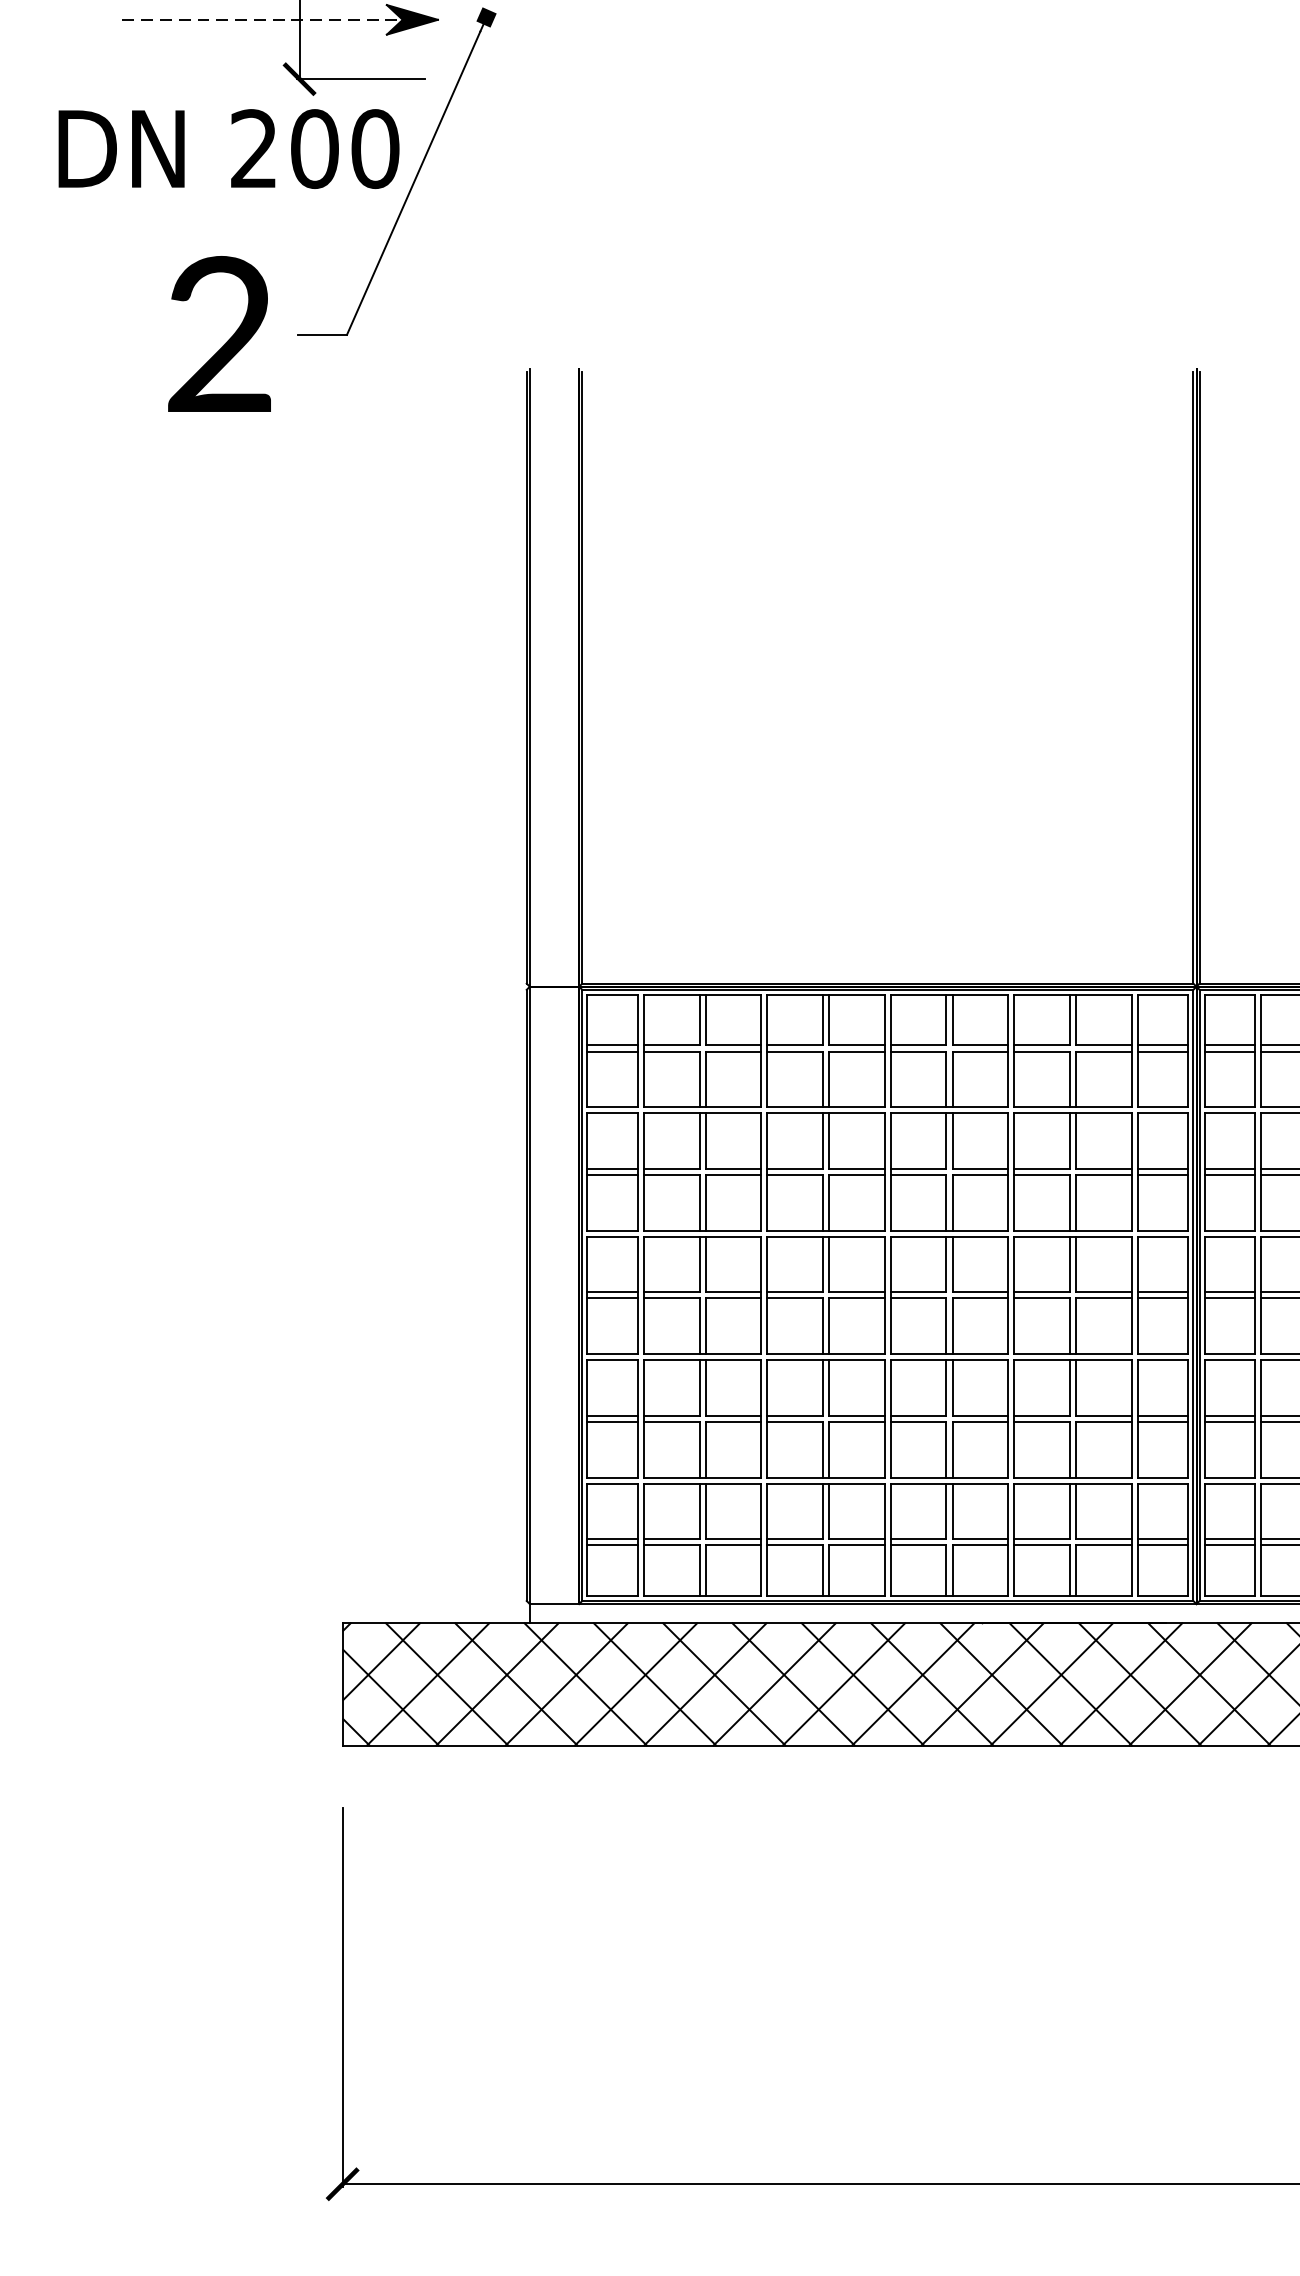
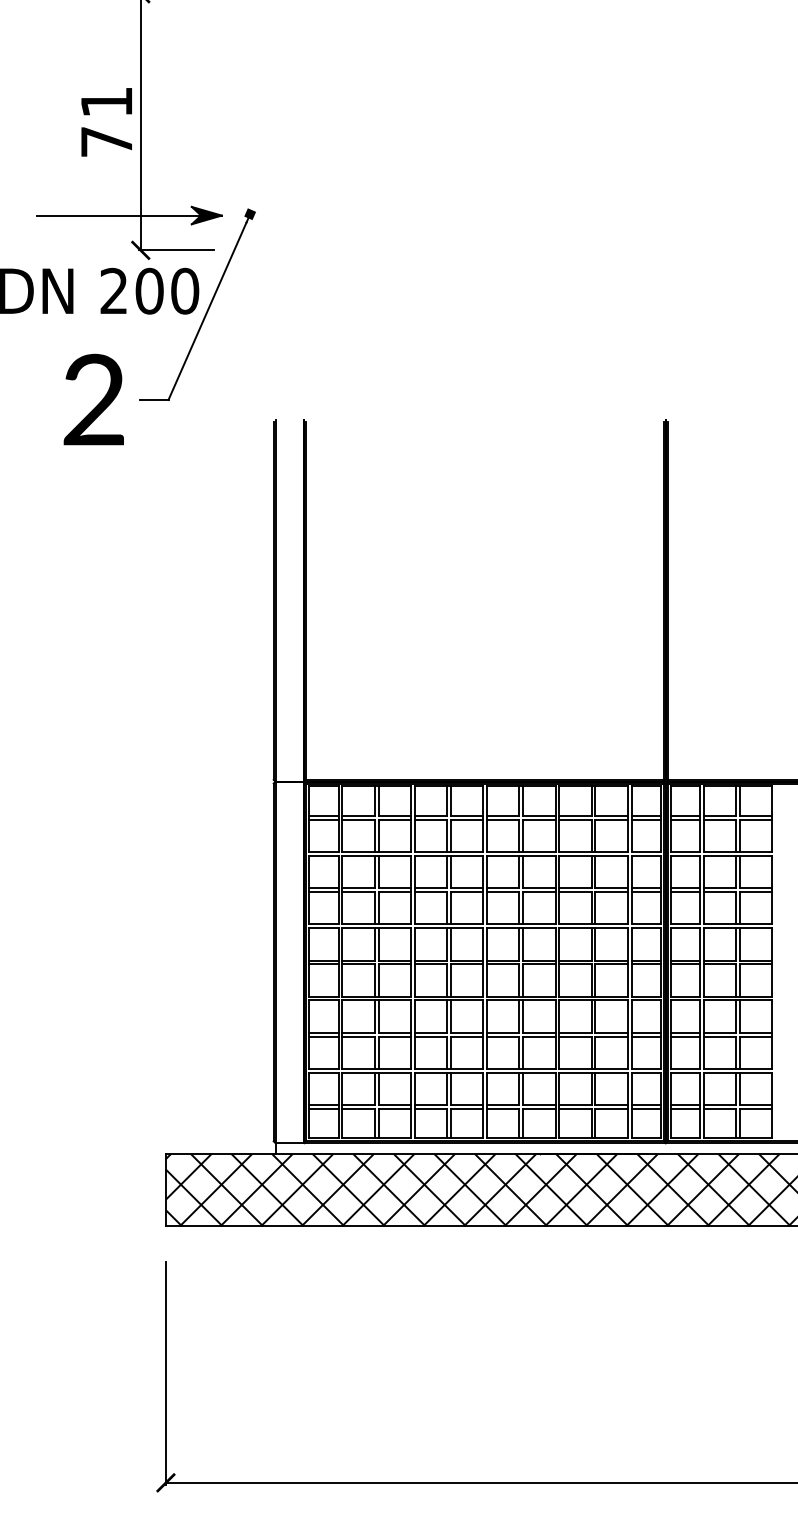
line: (280, 19) -> (129, 215), dashed -> solid

